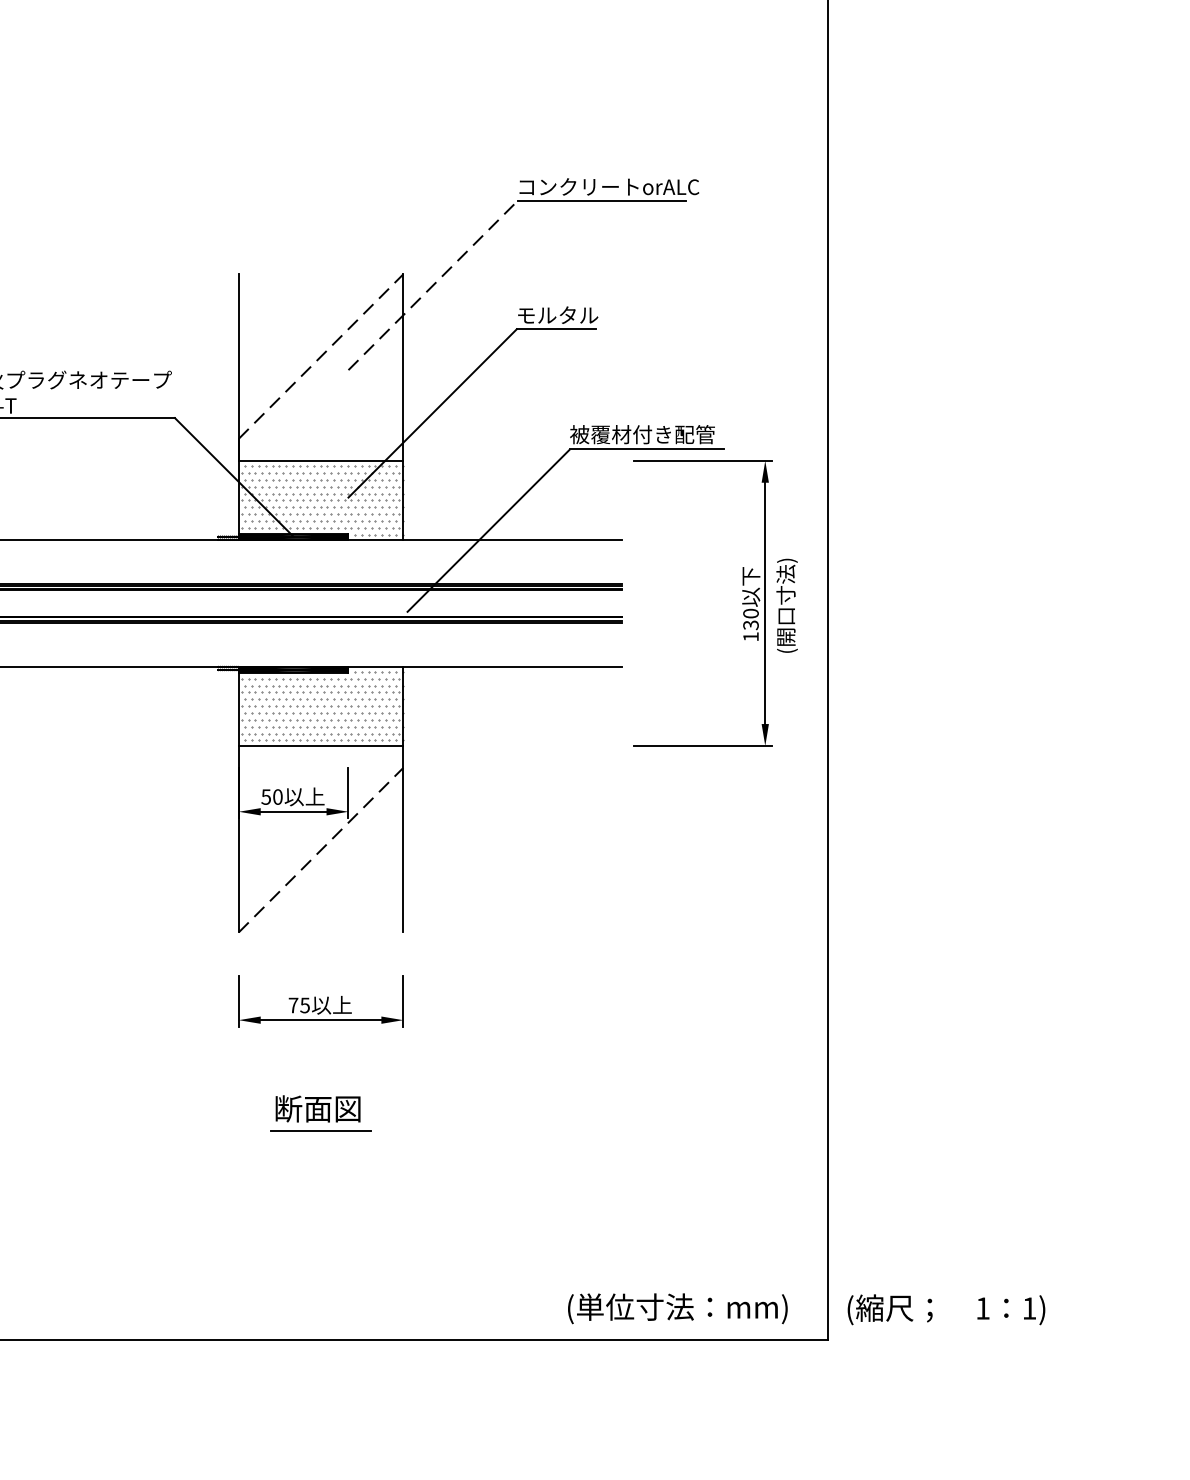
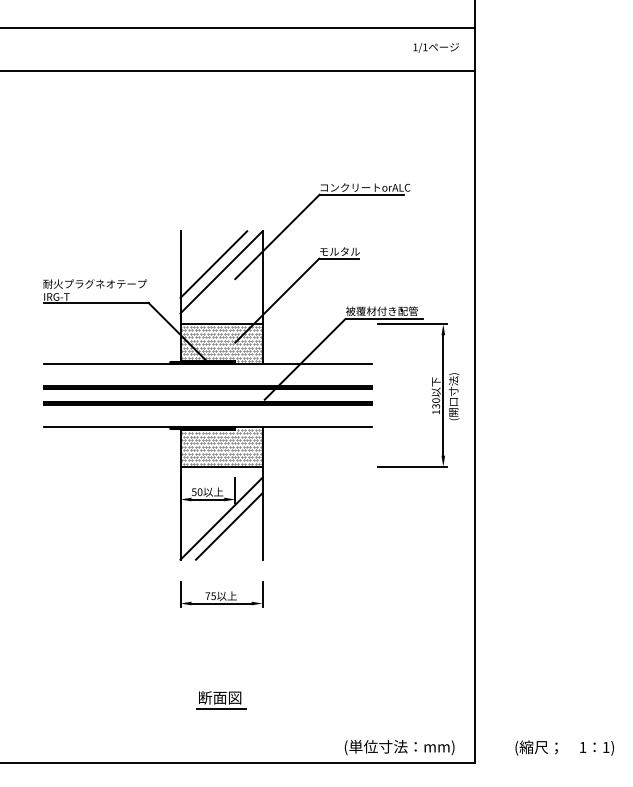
line: (433, 284) -> (277, 236), dashed -> solid
line: (304, 340) -> (213, 264), added
line: (320, 354) -> (221, 271), dashed -> solid
line: (320, 849) -> (221, 518), dashed -> solid
line: (336, 865) -> (229, 526), added
part: (320, 1114) -> (221, 700), moved
text: (945, 1308) -> (564, 747), moved

